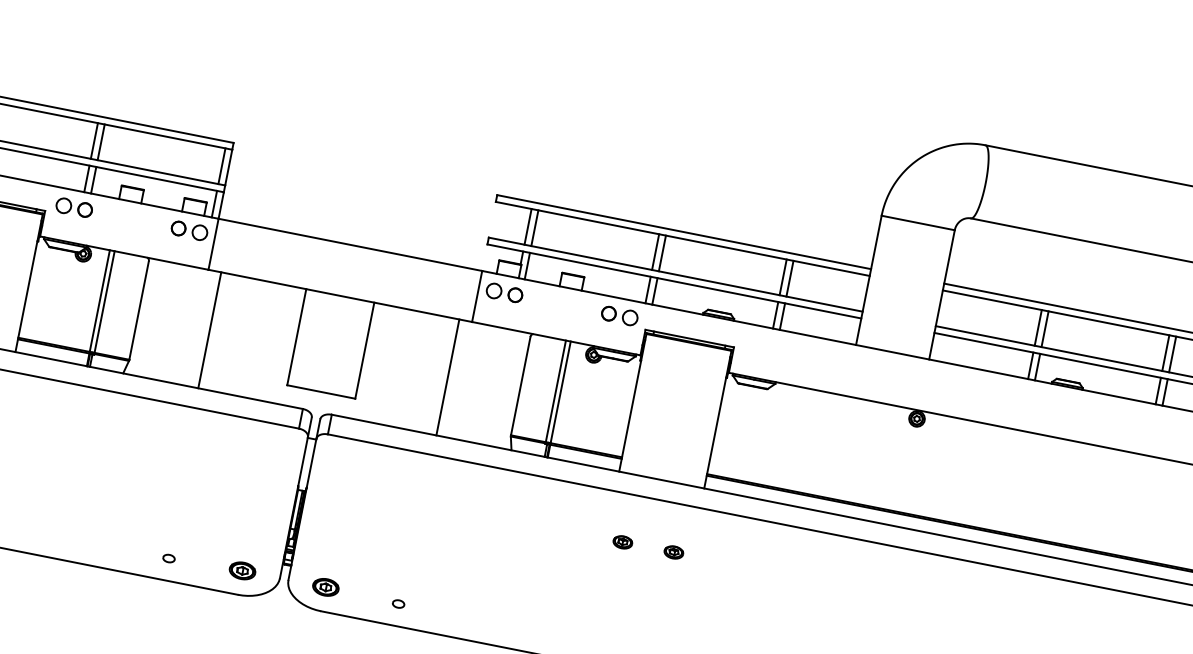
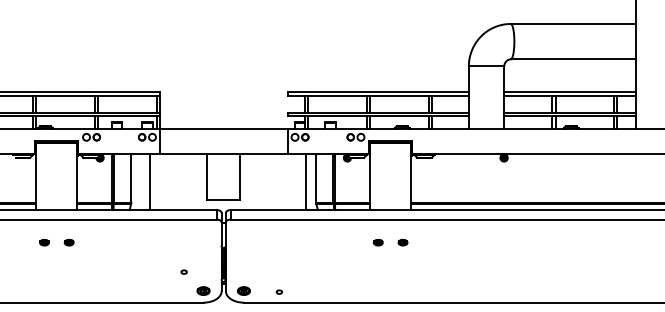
line: (210, 329) -> (150, 181), moved
line: (448, 376) -> (306, 181), moved
part: (167, 556) -> (183, 271), moved

